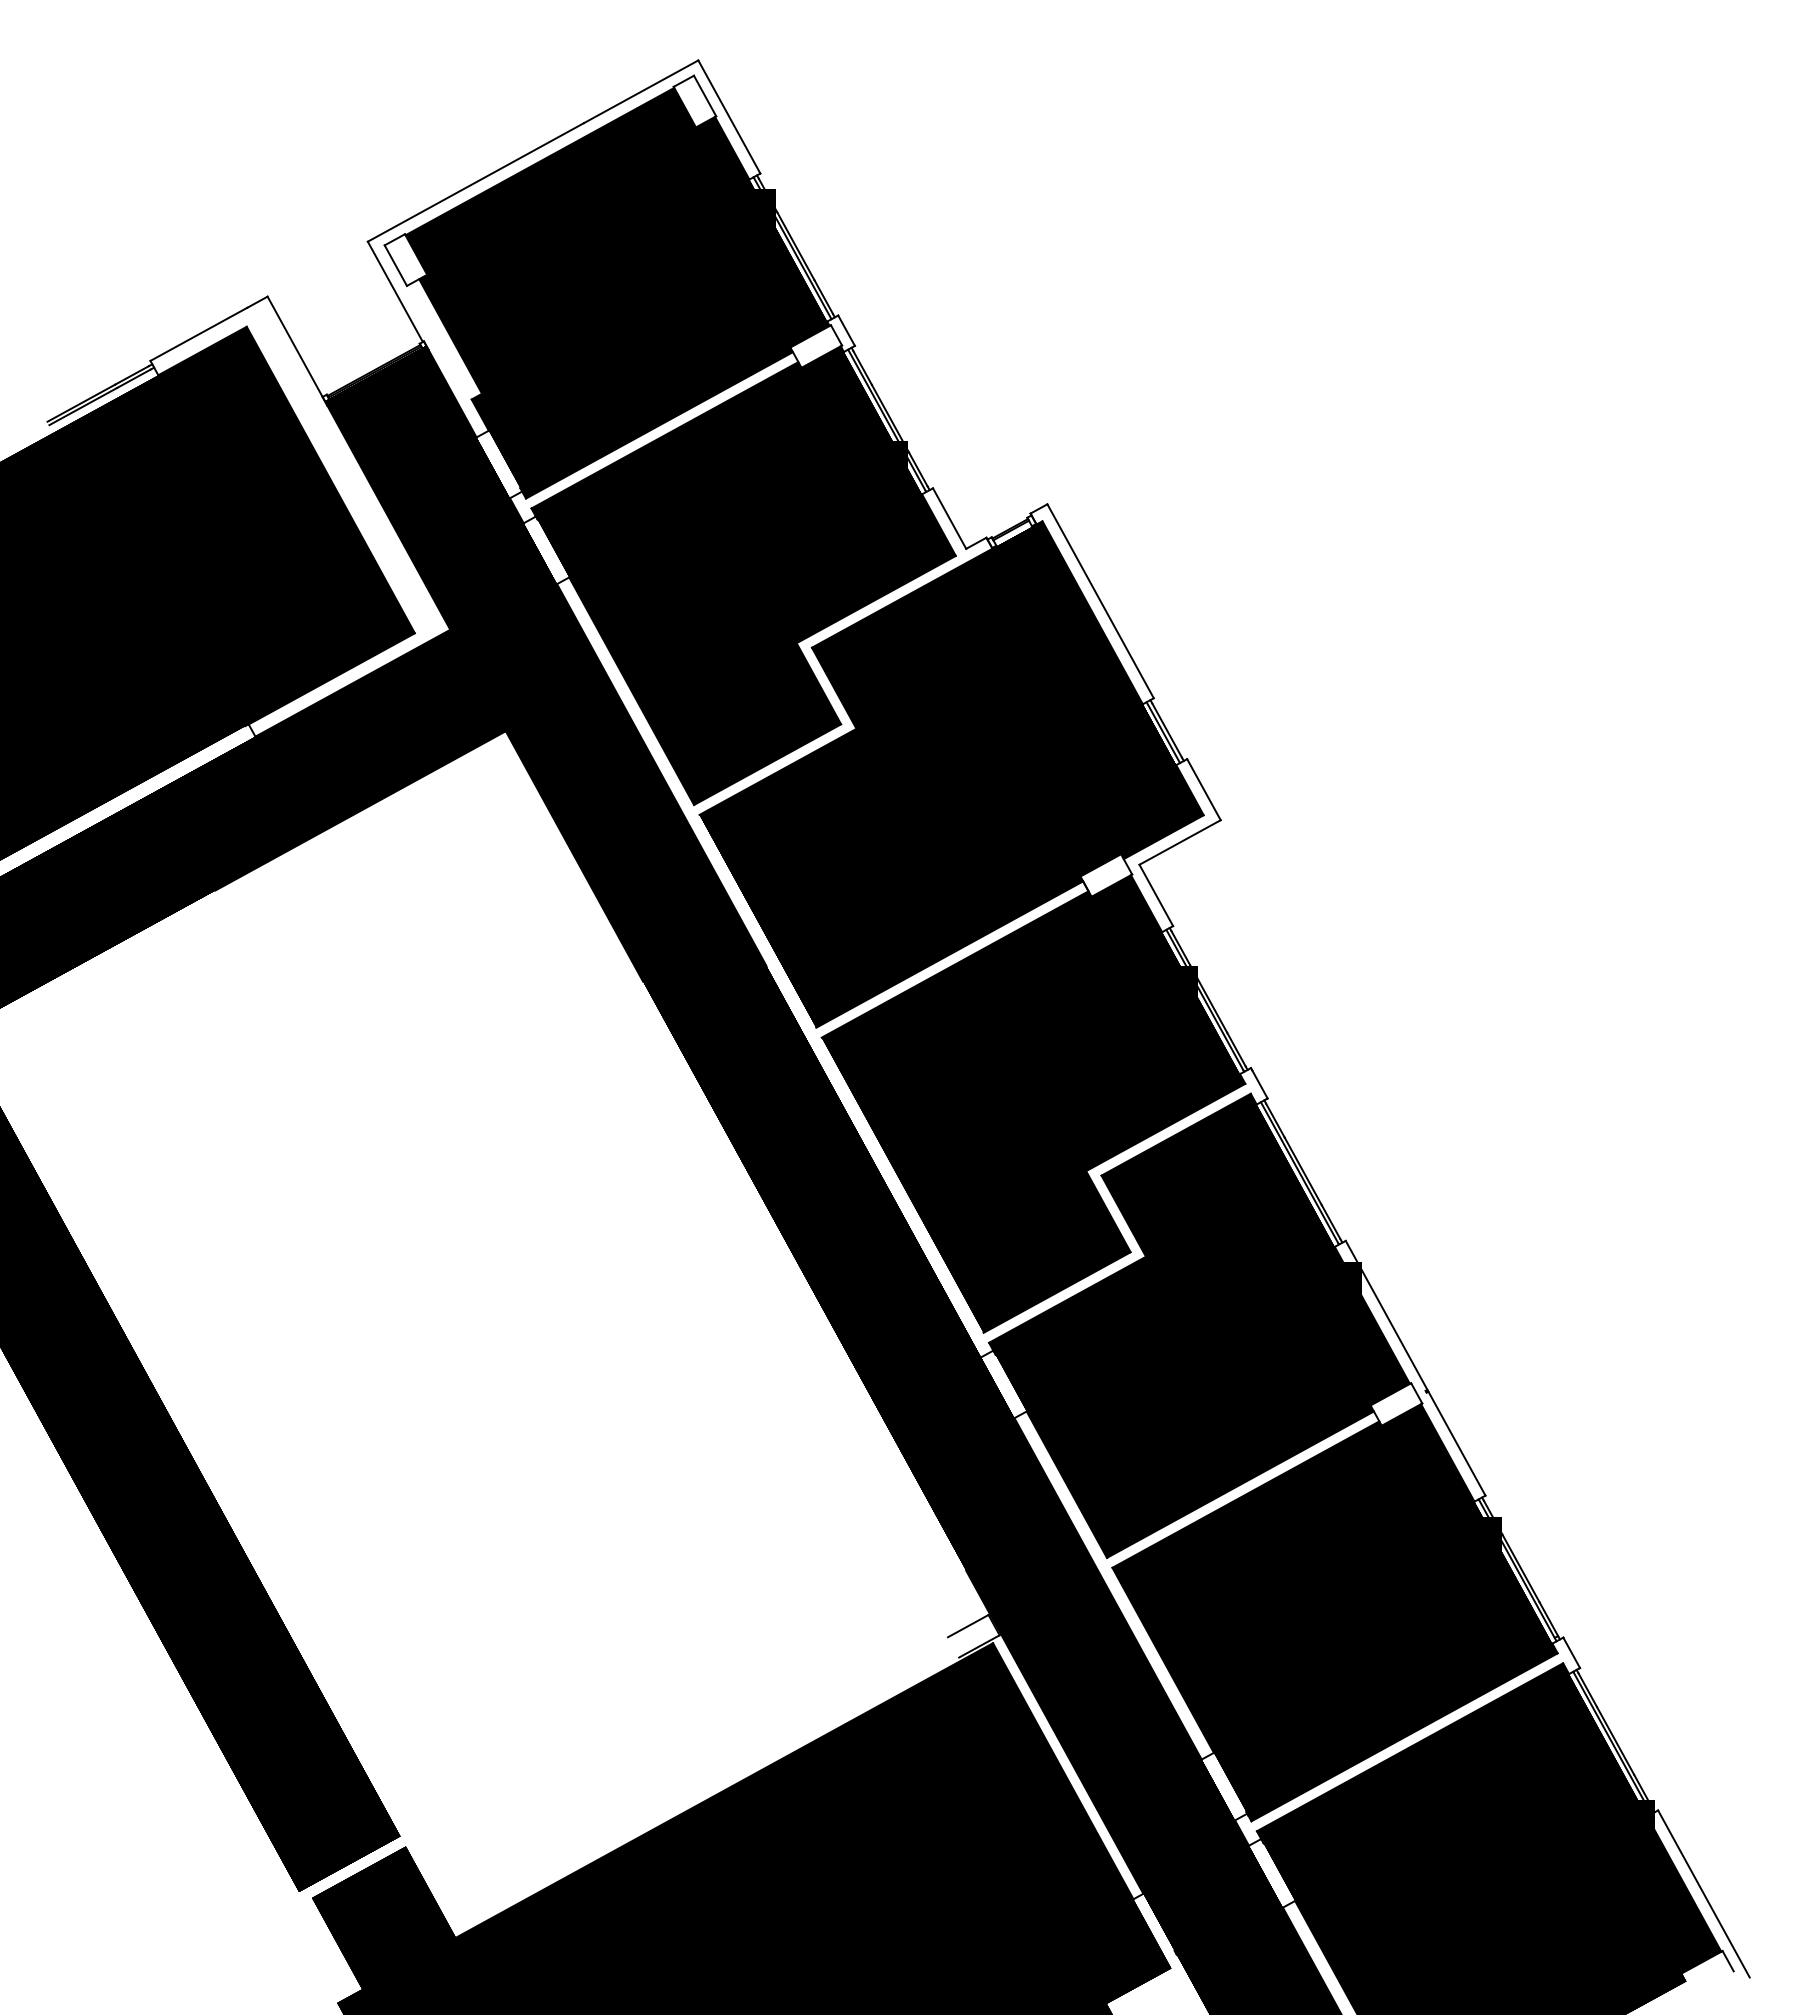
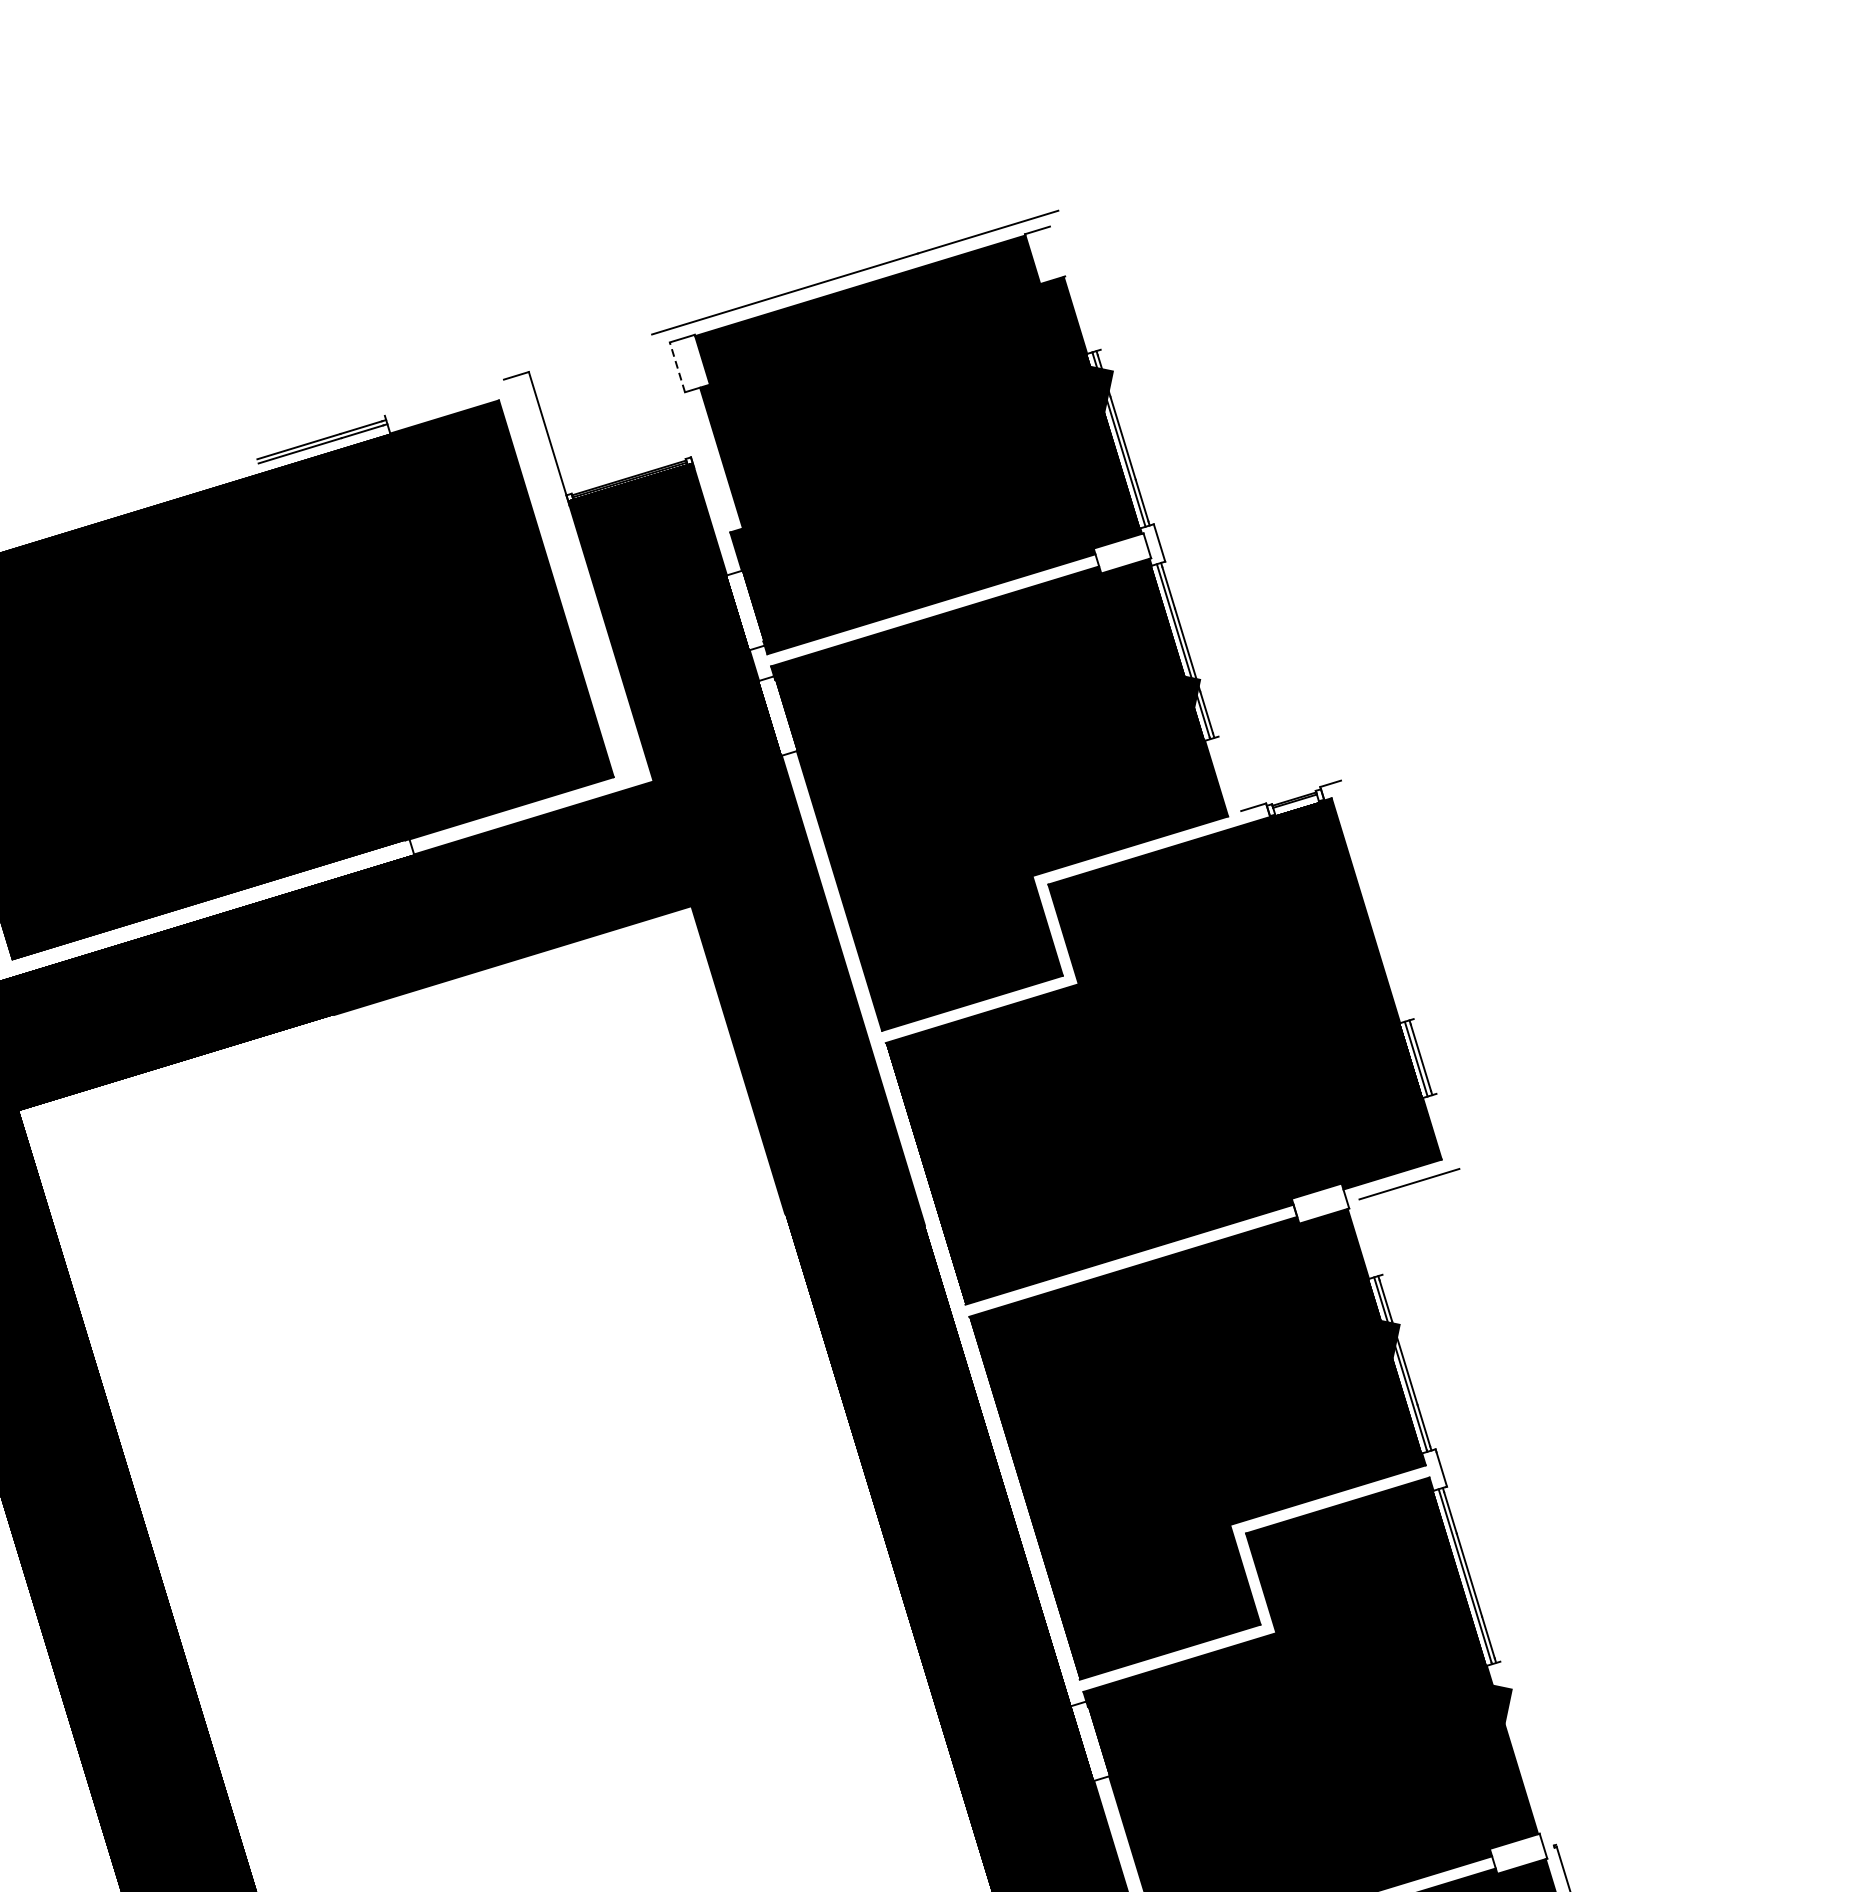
line: (704, 95) -> (1057, 250), removed
line: (729, 116) -> (1079, 279), removed
line: (395, 265) -> (677, 367), solid -> dashed
line: (394, 291) -> (670, 395), removed
line: (198, 333) -> (444, 396), removed
line: (949, 518) -> (1229, 773), removed
line: (1100, 601) -> (1377, 900), removed
line: (1203, 789) -> (1447, 1131), removed
line: (1156, 895) -> (1371, 1237), removed
line: (1386, 1314) -> (1528, 1752), removed

